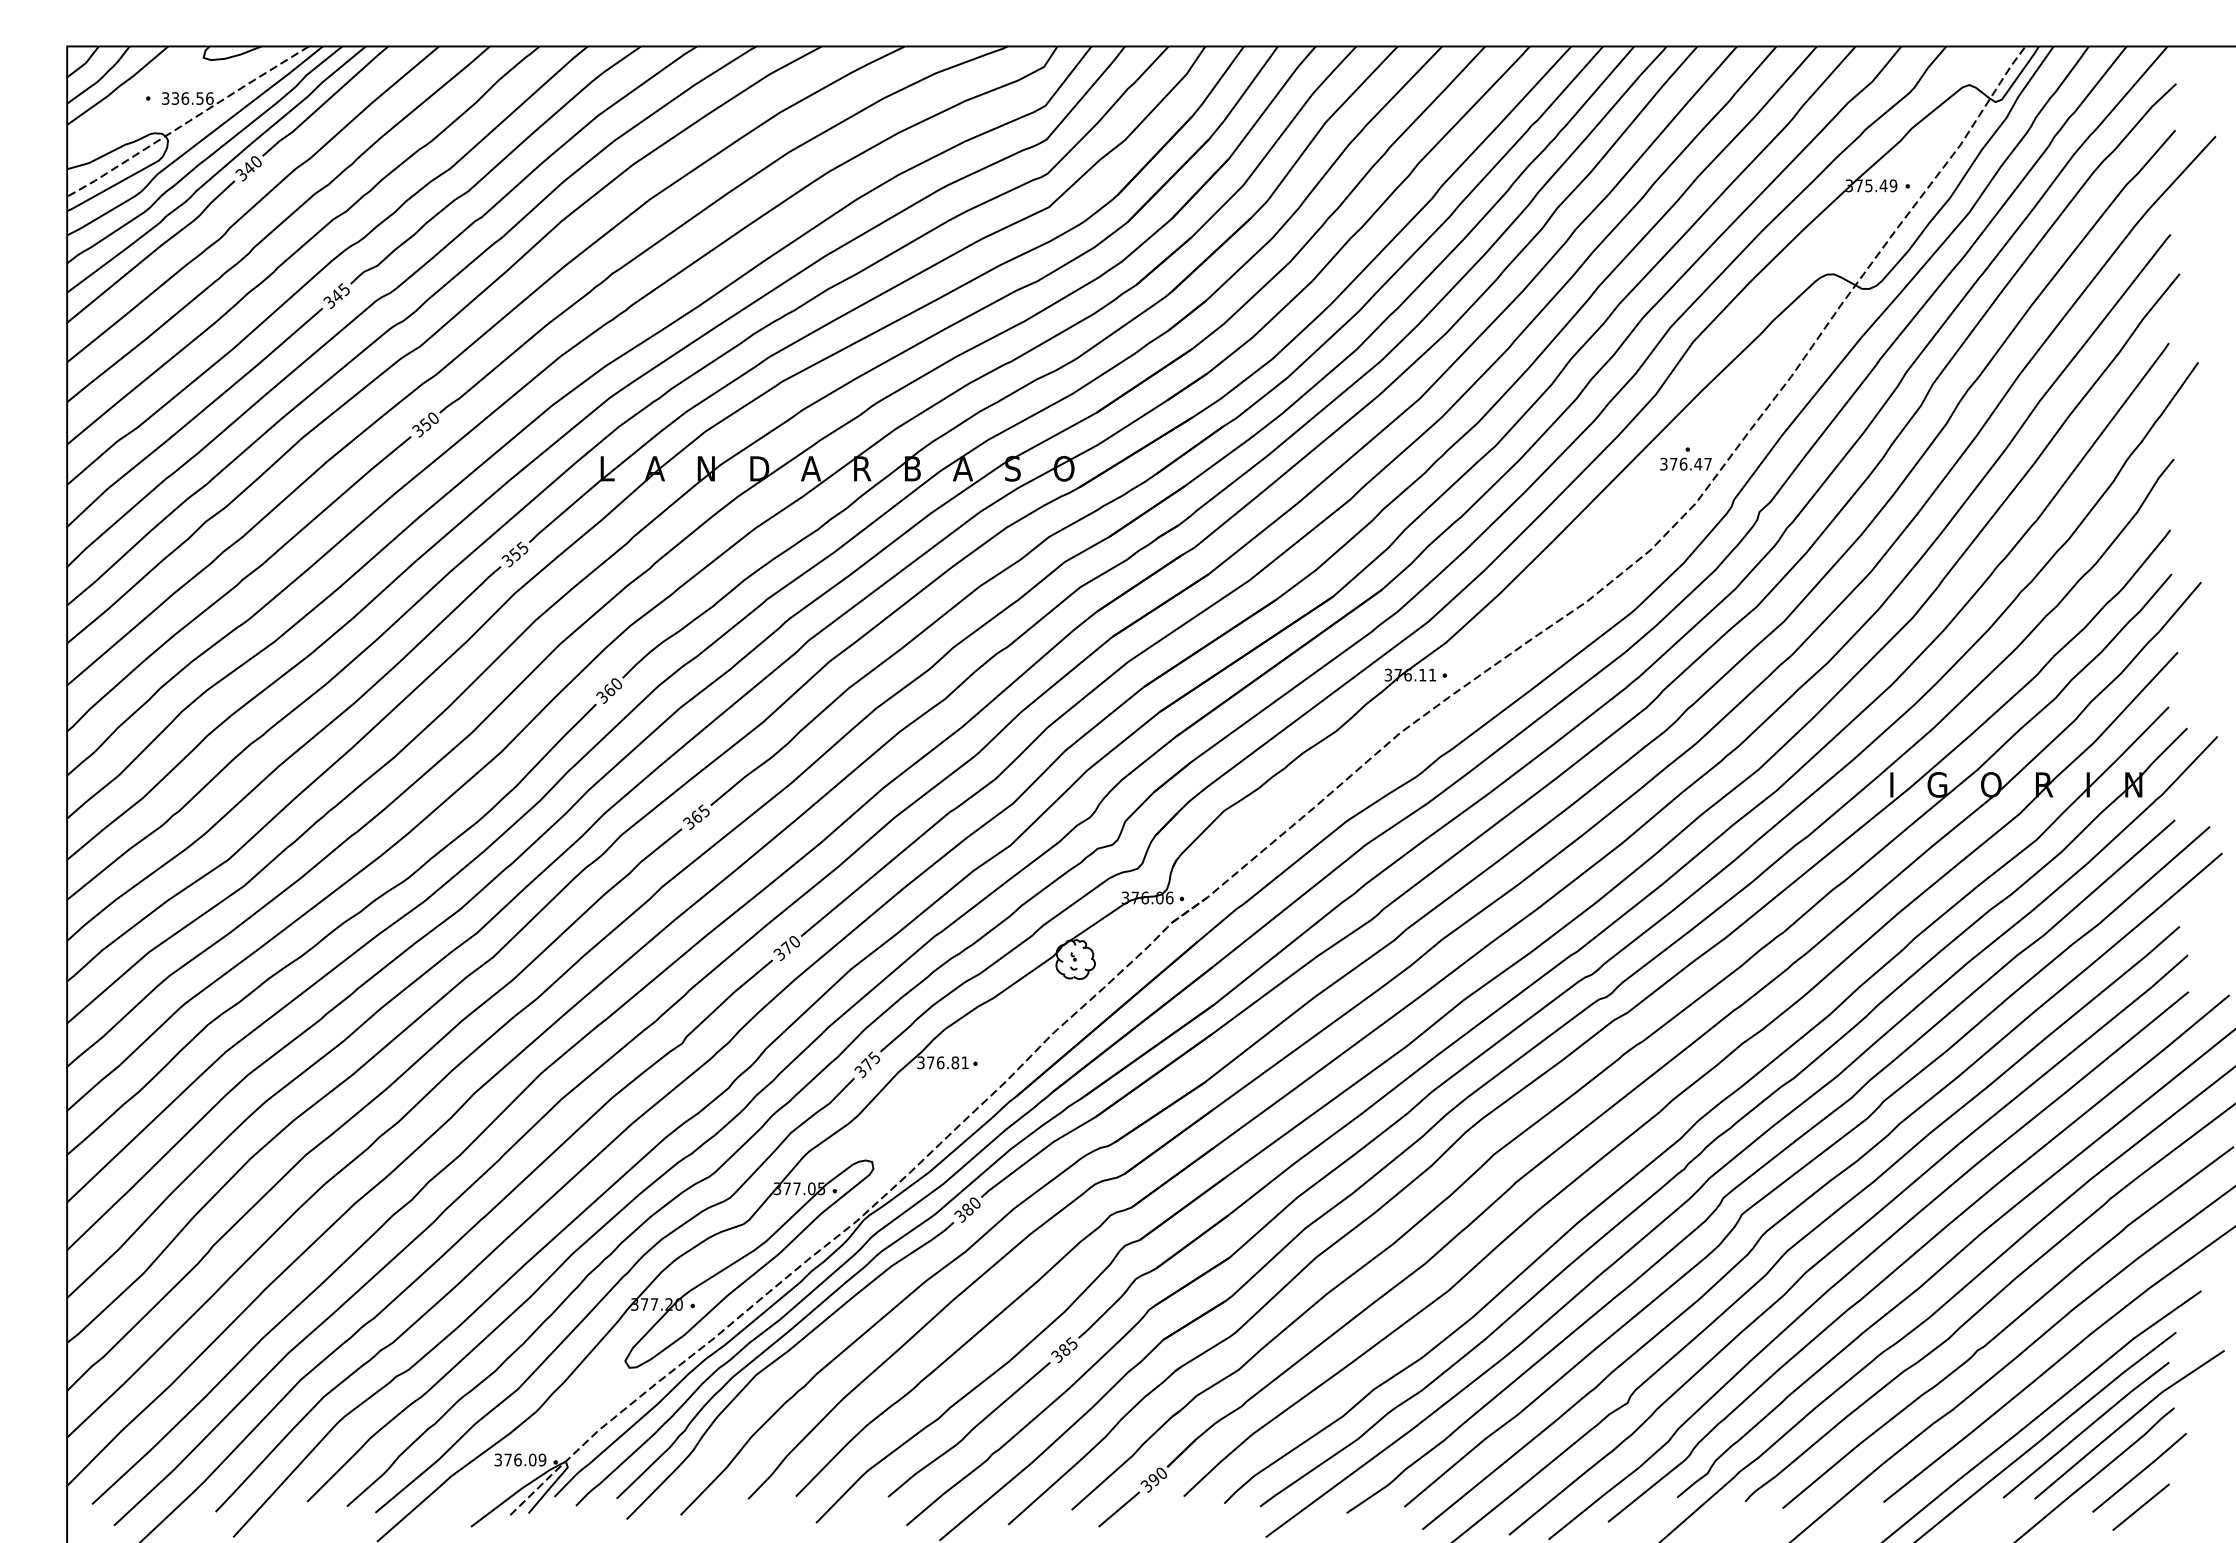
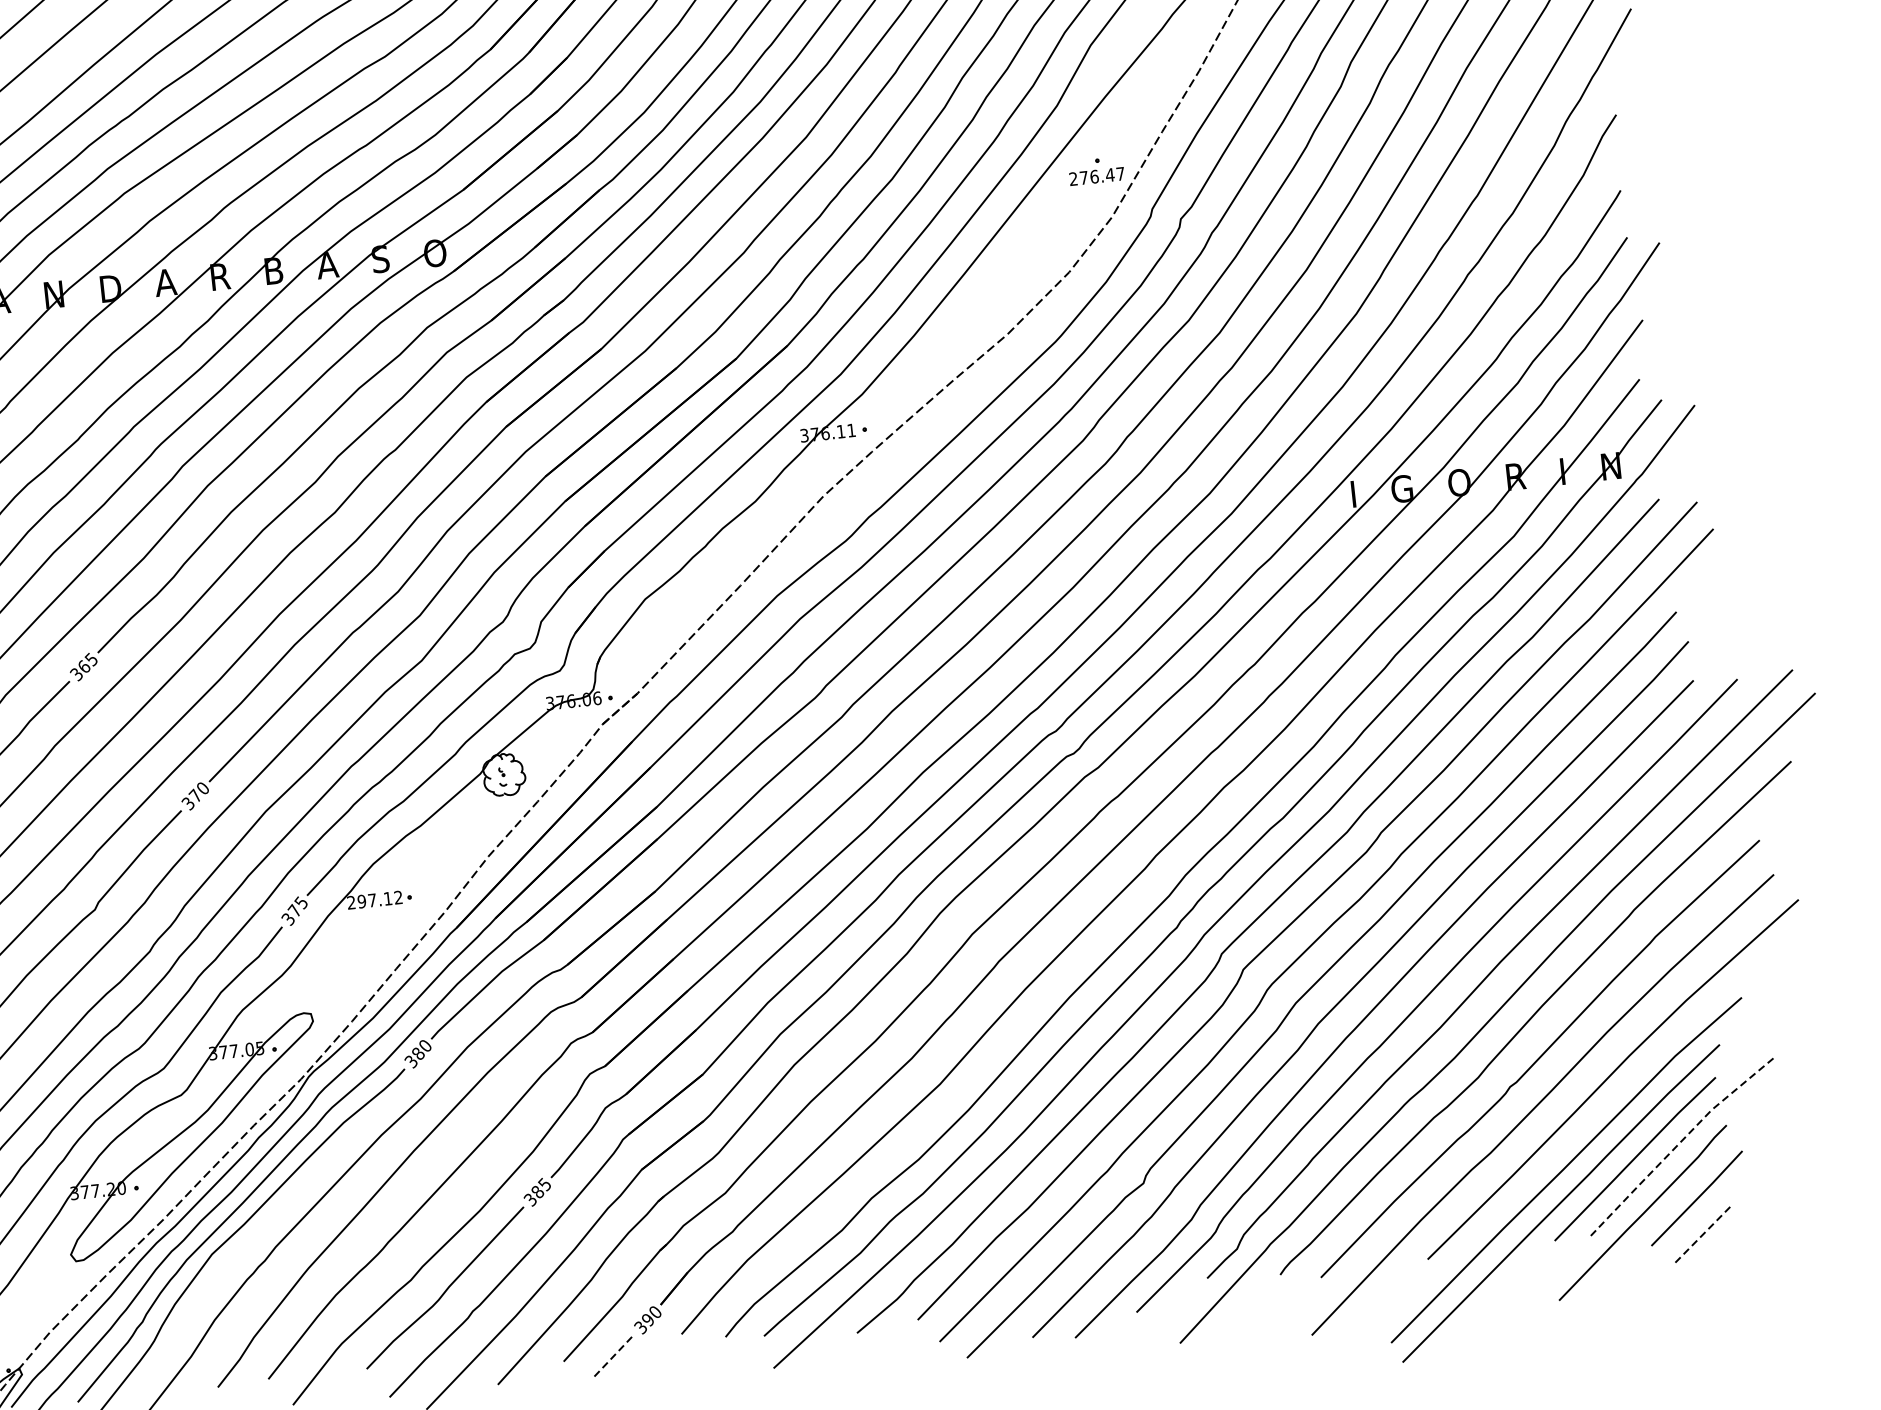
text: (1663, 464) -> (1073, 179), 376.47 -> 276.47
text: (942, 1062) -> (374, 899), 376.81 -> 297.12
line: (2126, 1421) -> (1677, 1145), solid -> dashed
line: (2141, 1507) -> (1703, 1235), solid -> dashed
line: (1119, 1509) -> (614, 1355), solid -> dashed

